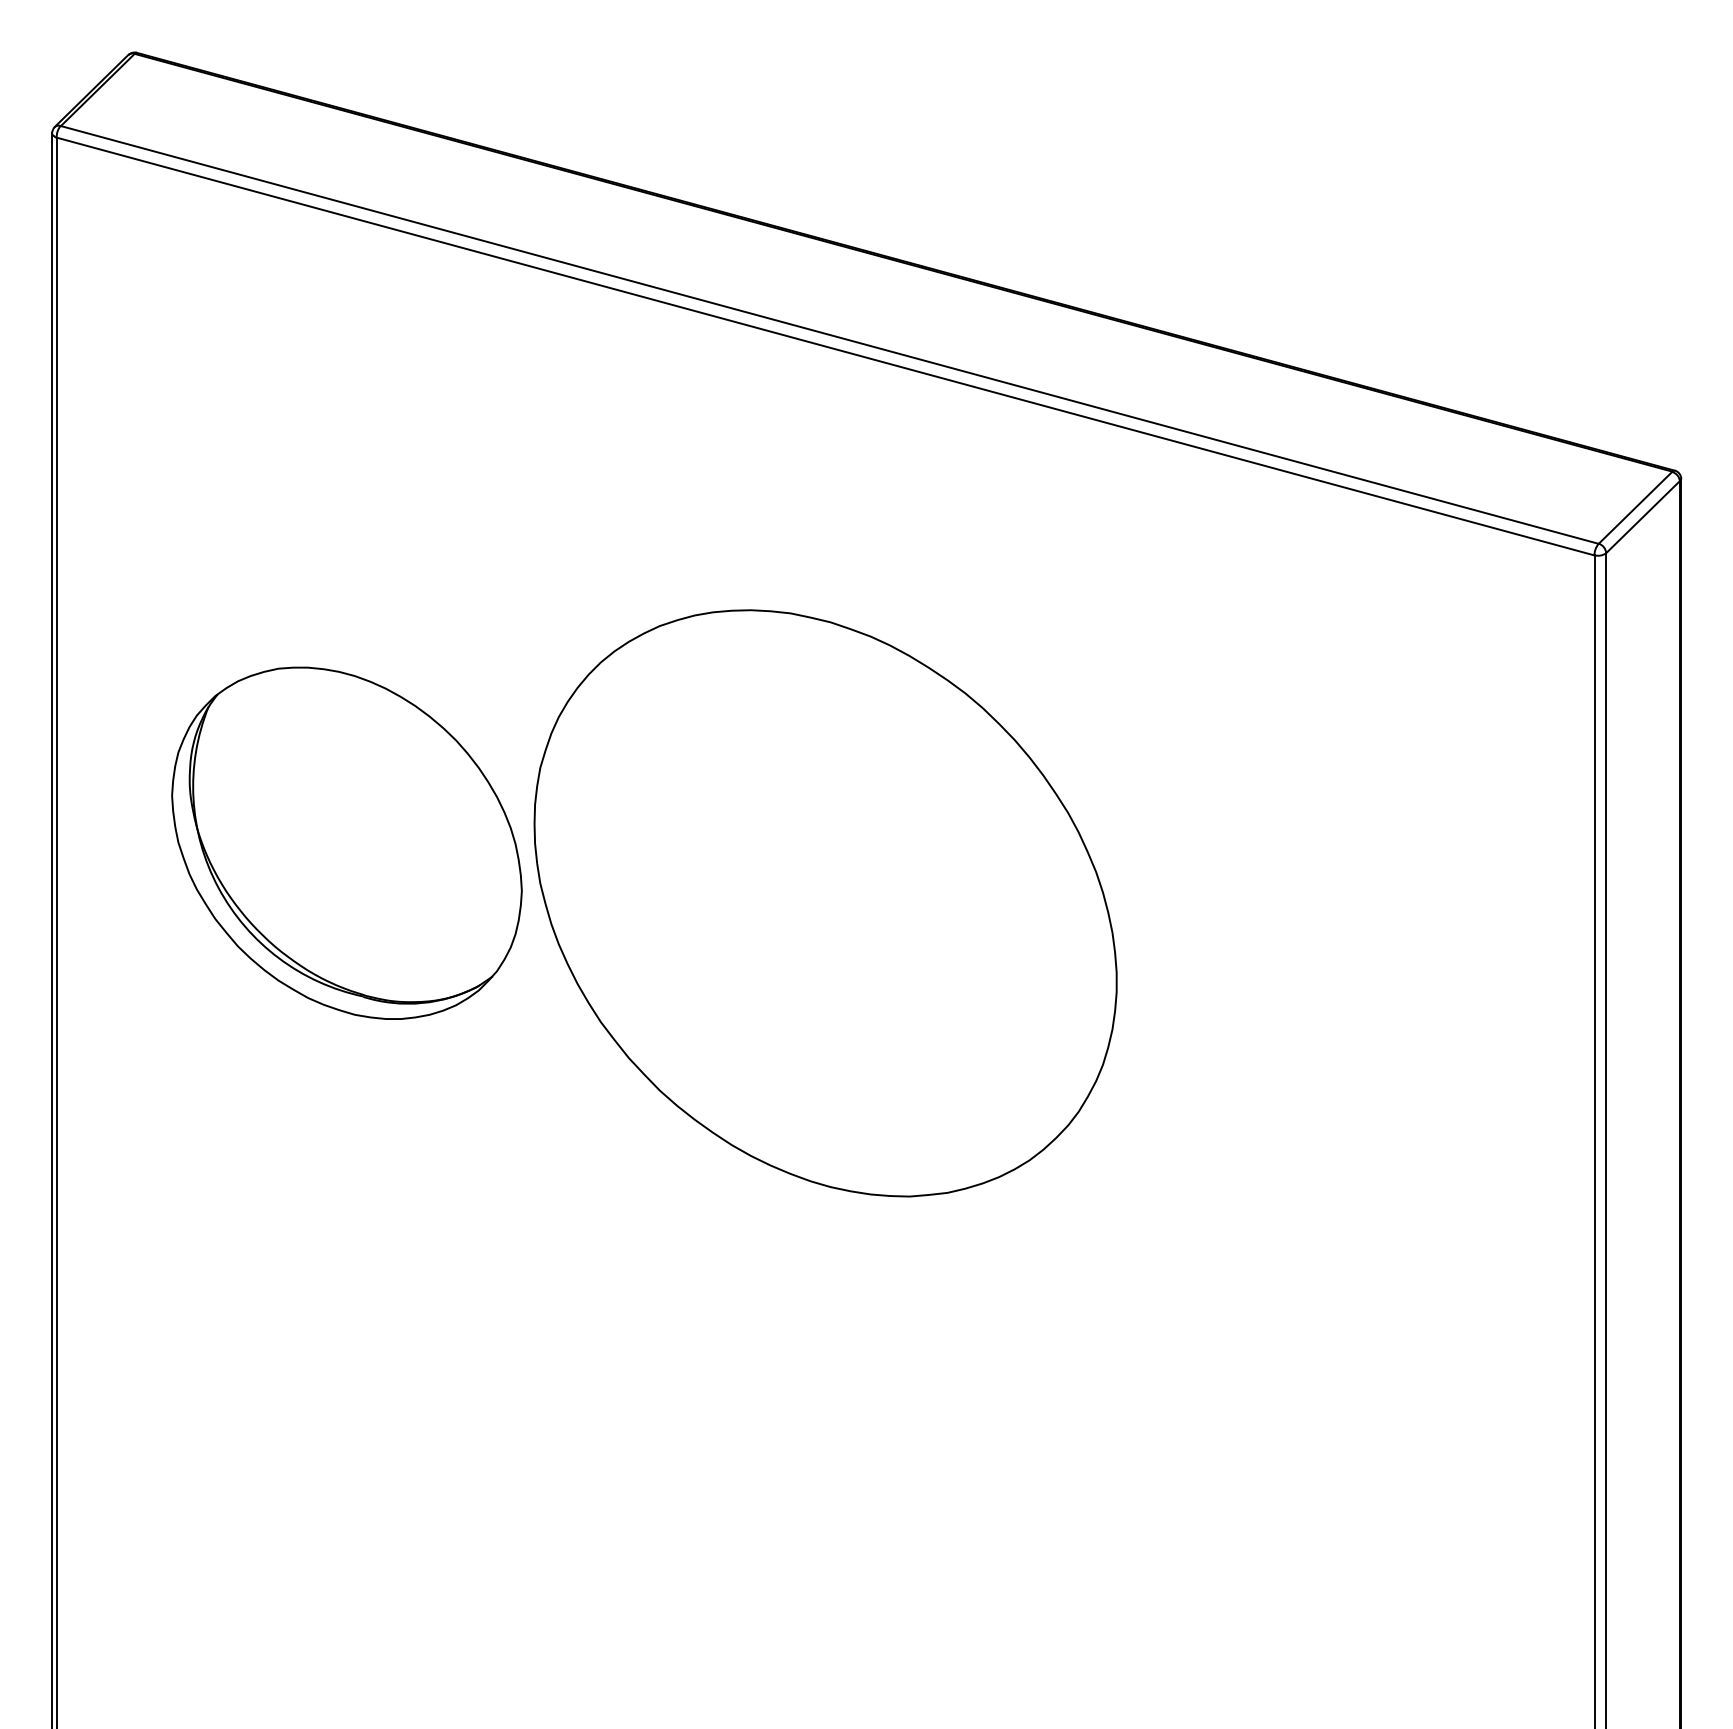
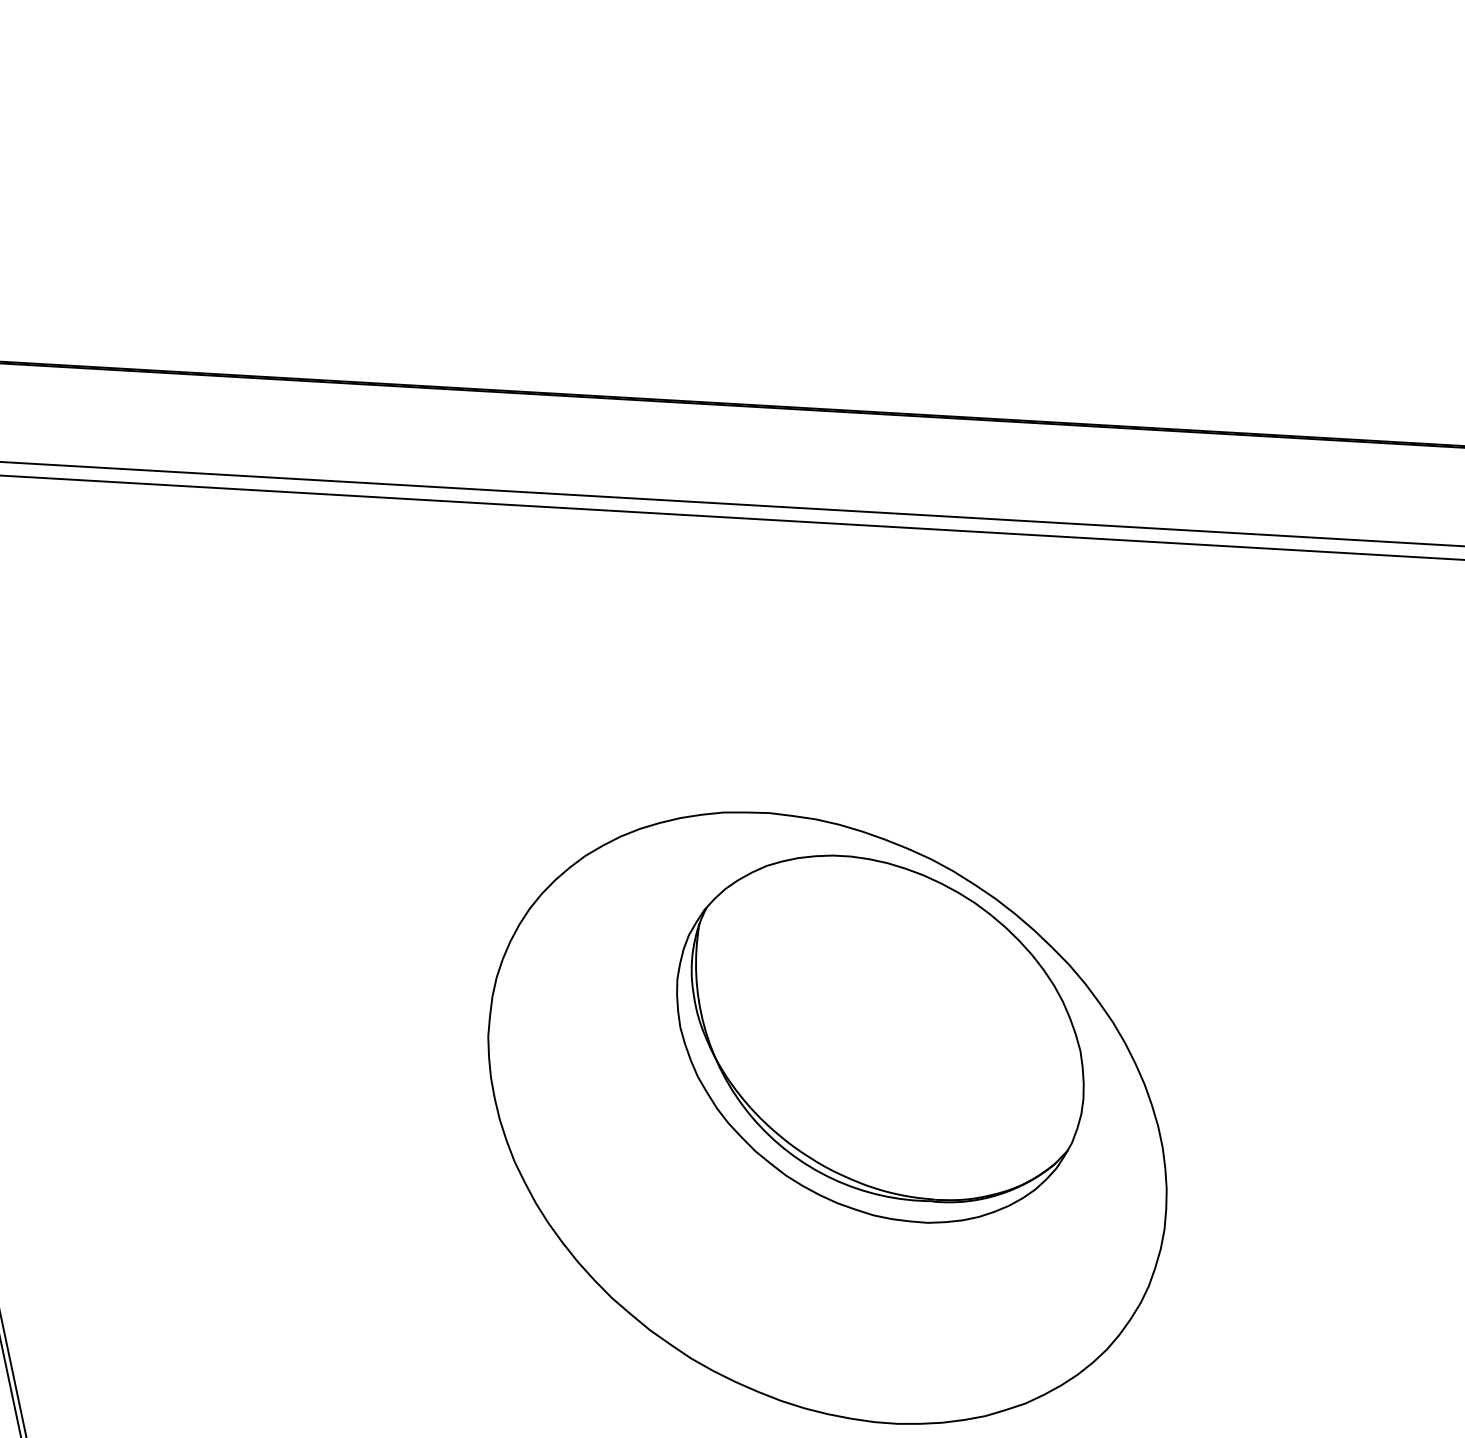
part: (346, 842) -> (879, 1038), moved

